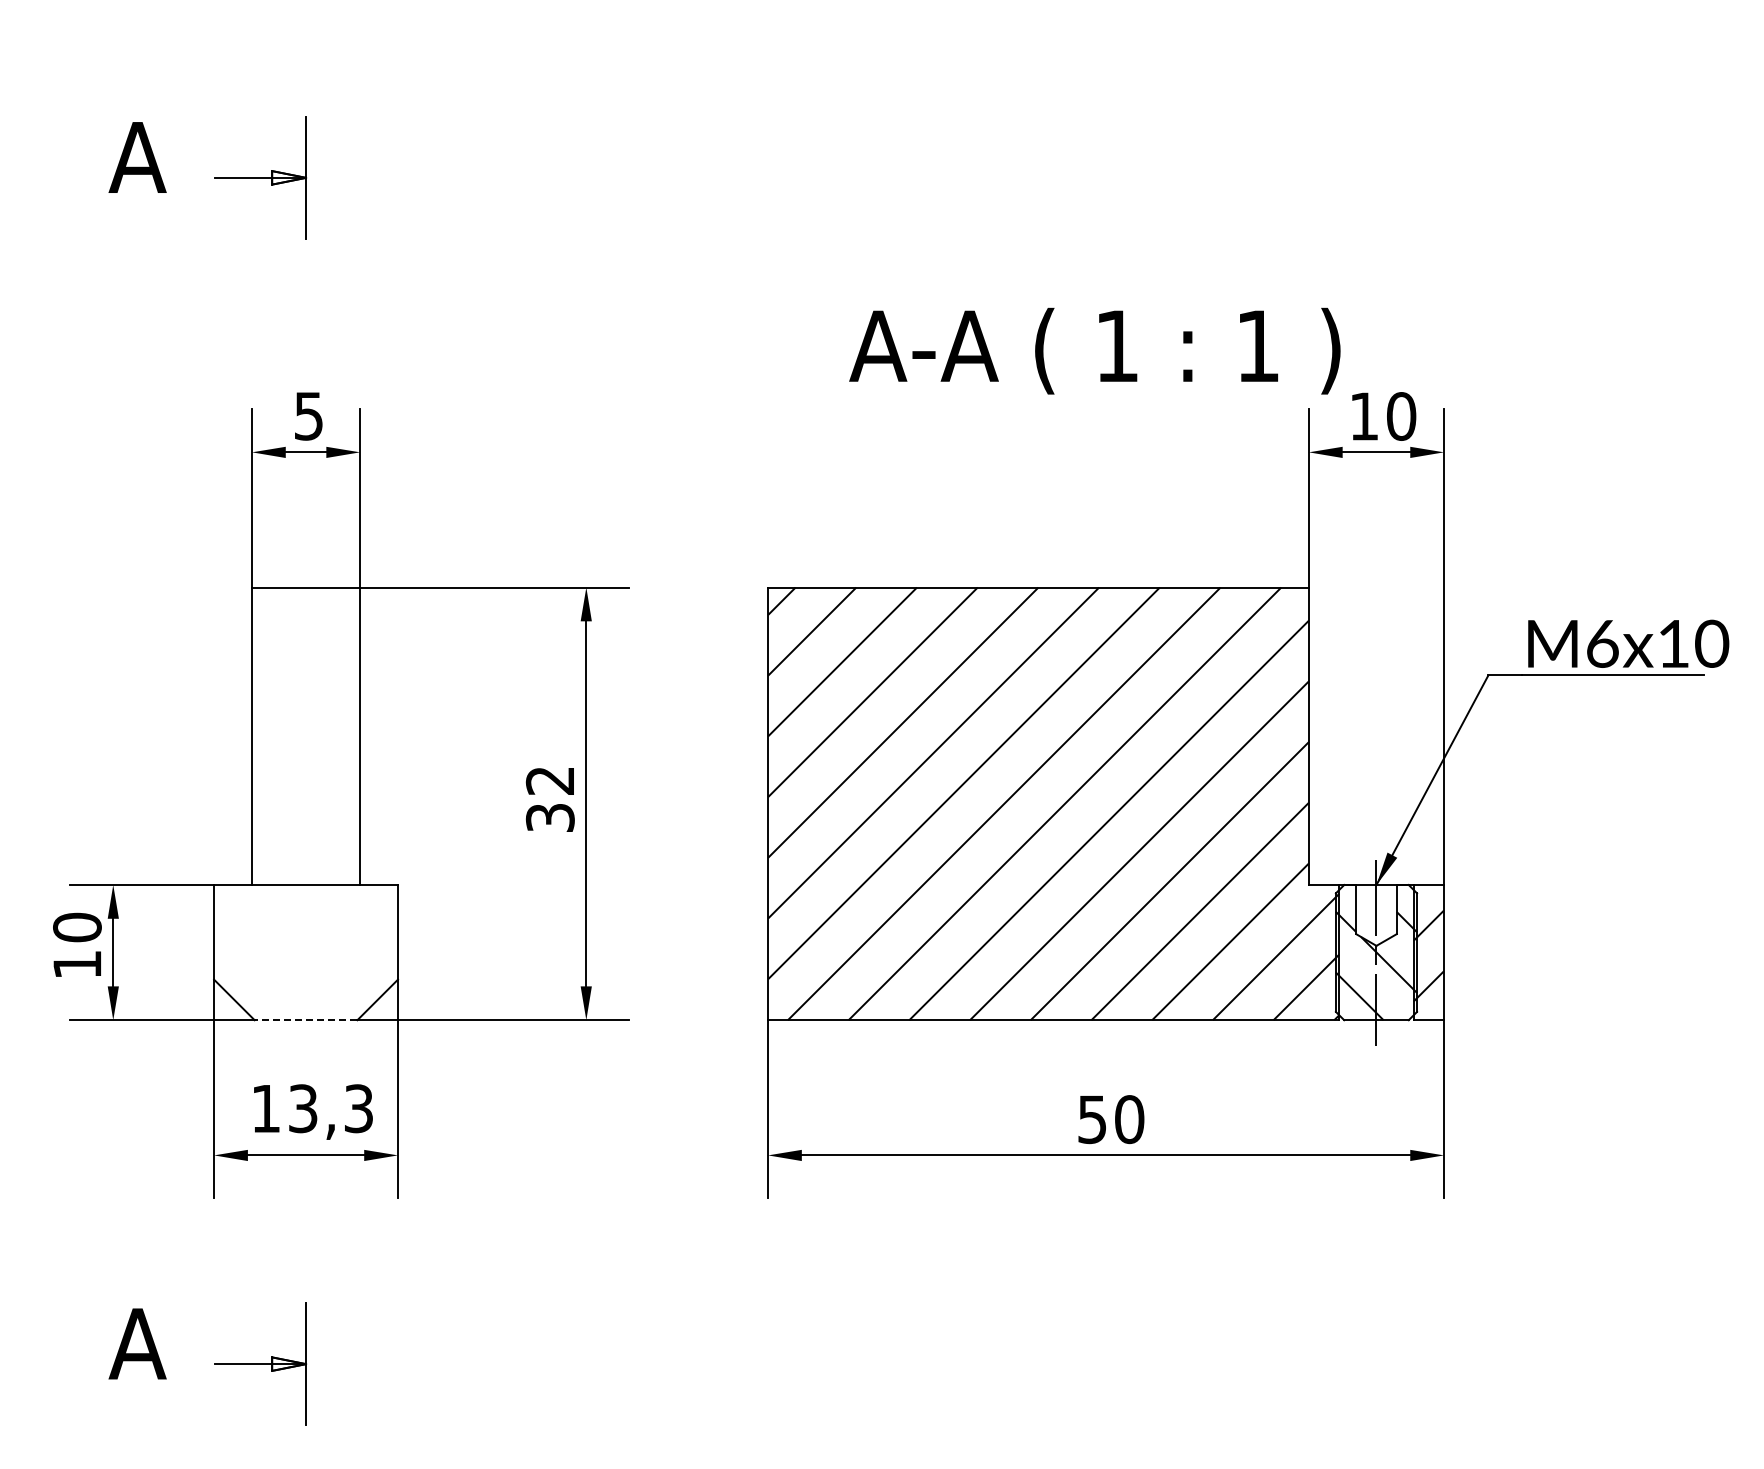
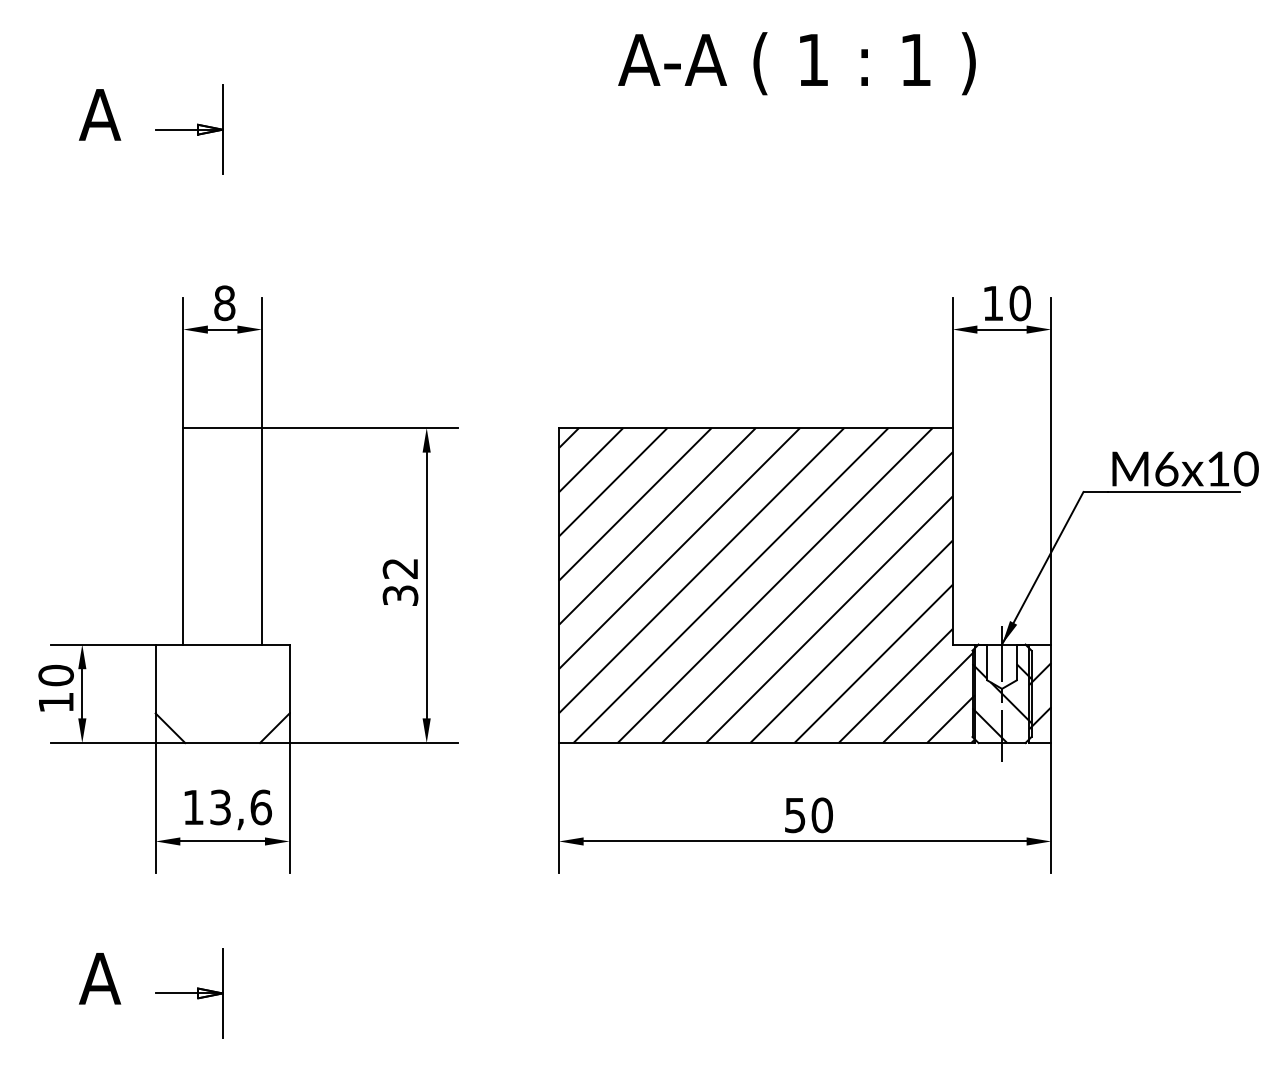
text: (1094, 350) -> (796, 63), moved
text: (308, 415) -> (224, 302), 5 -> 8
line: (305, 1020) -> (222, 743), dashed -> solid
text: (358, 1108) -> (260, 807), 13,3 -> 13,6

